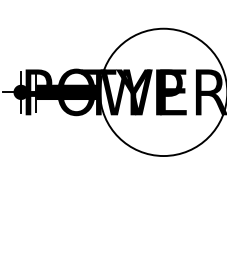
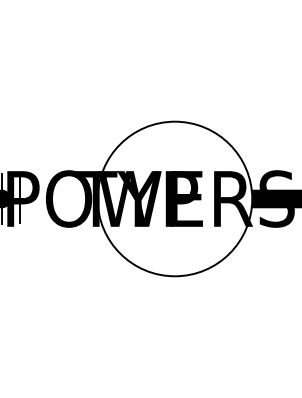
fill: (68, 91) -> (59, 198), removed

